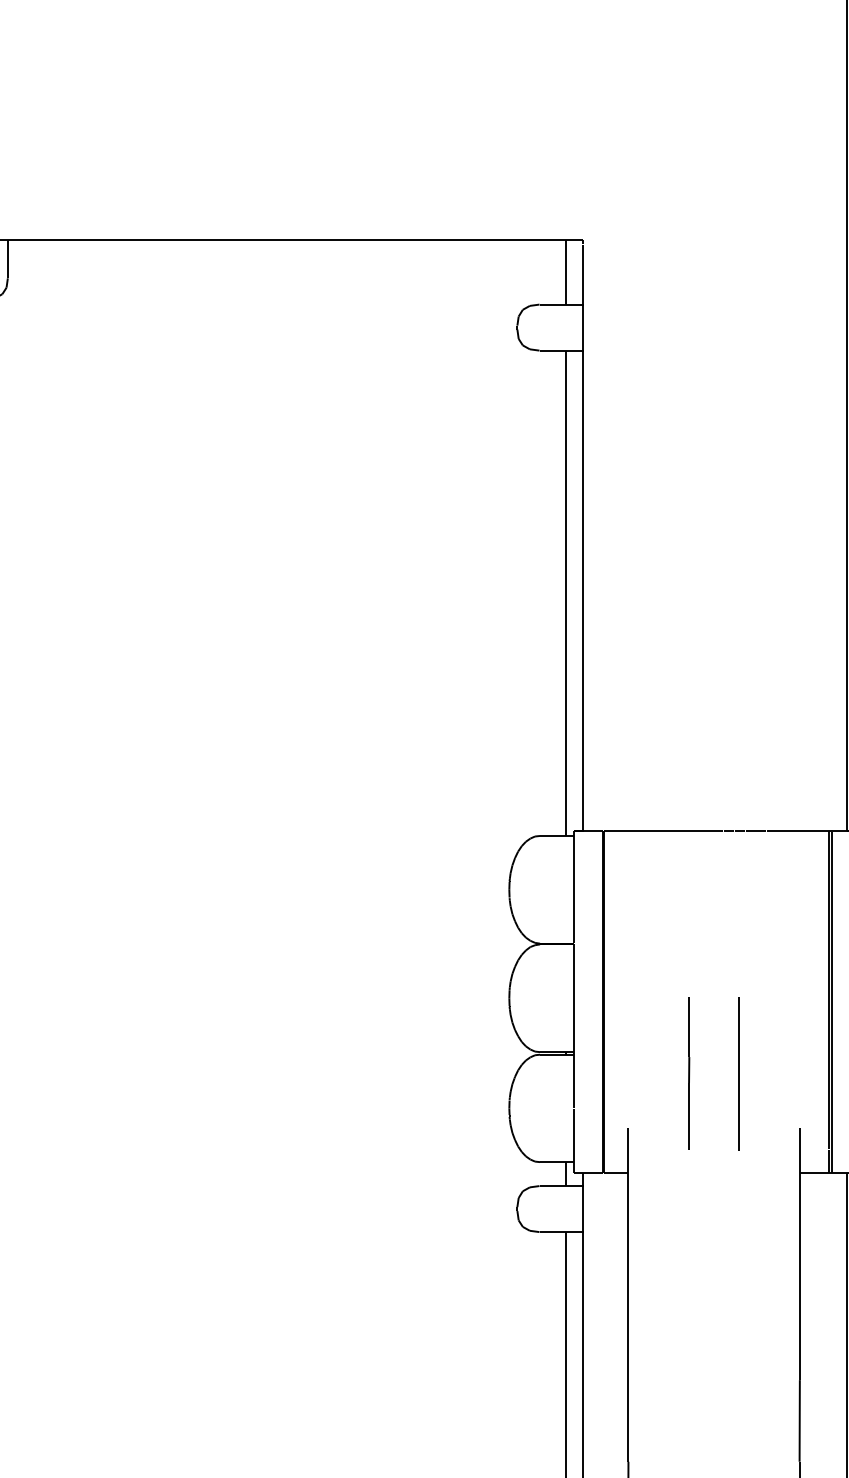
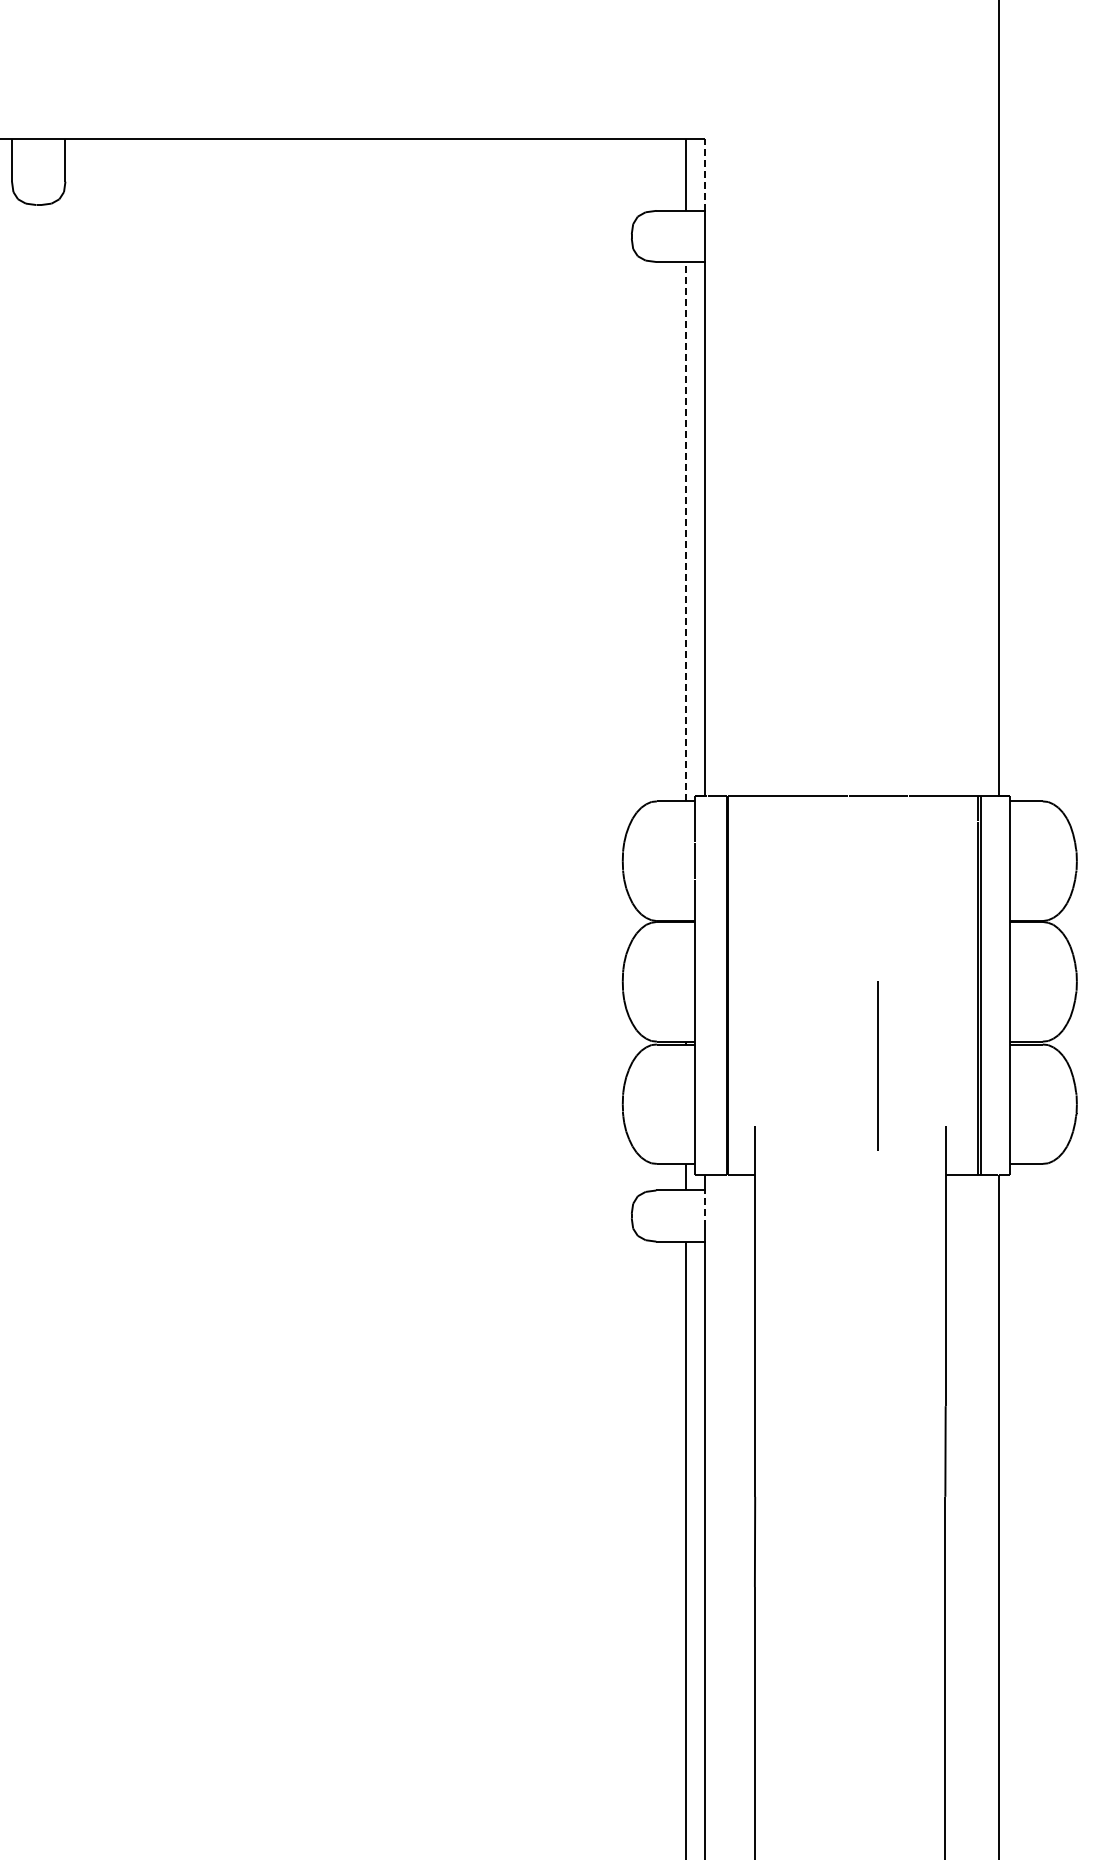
line: (582, 273) -> (704, 176), solid -> dashed
line: (565, 593) -> (685, 531), solid -> dashed
line: (689, 1073) -> (822, 1065), removed
line: (582, 1202) -> (704, 1208), solid -> dashed

